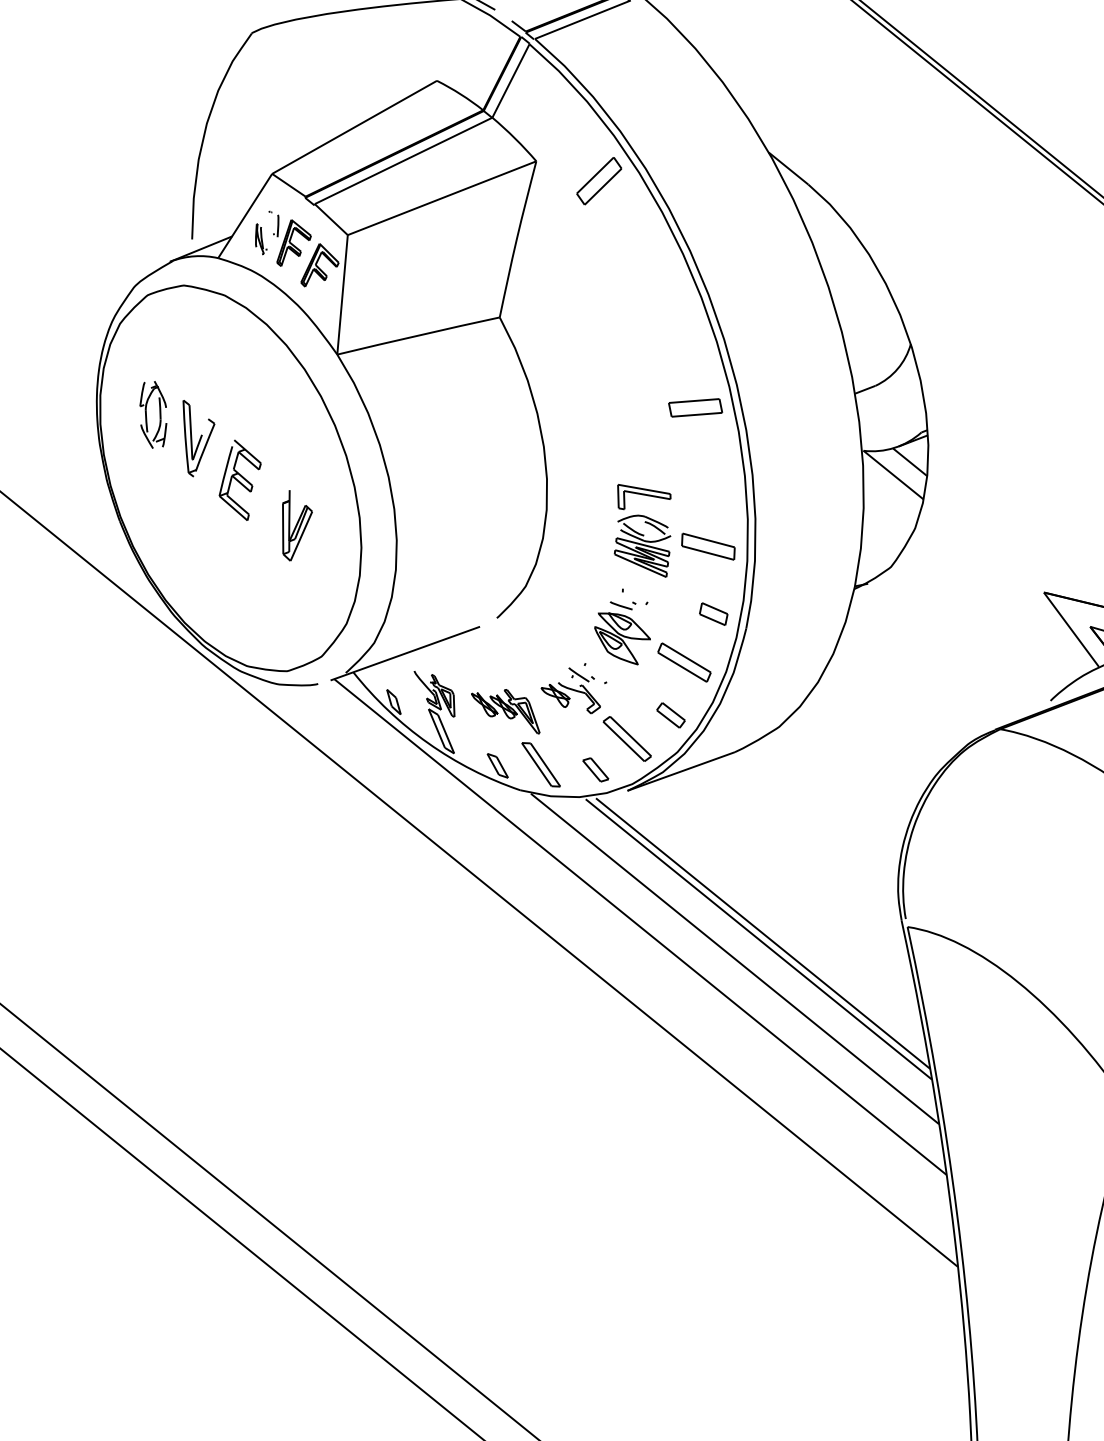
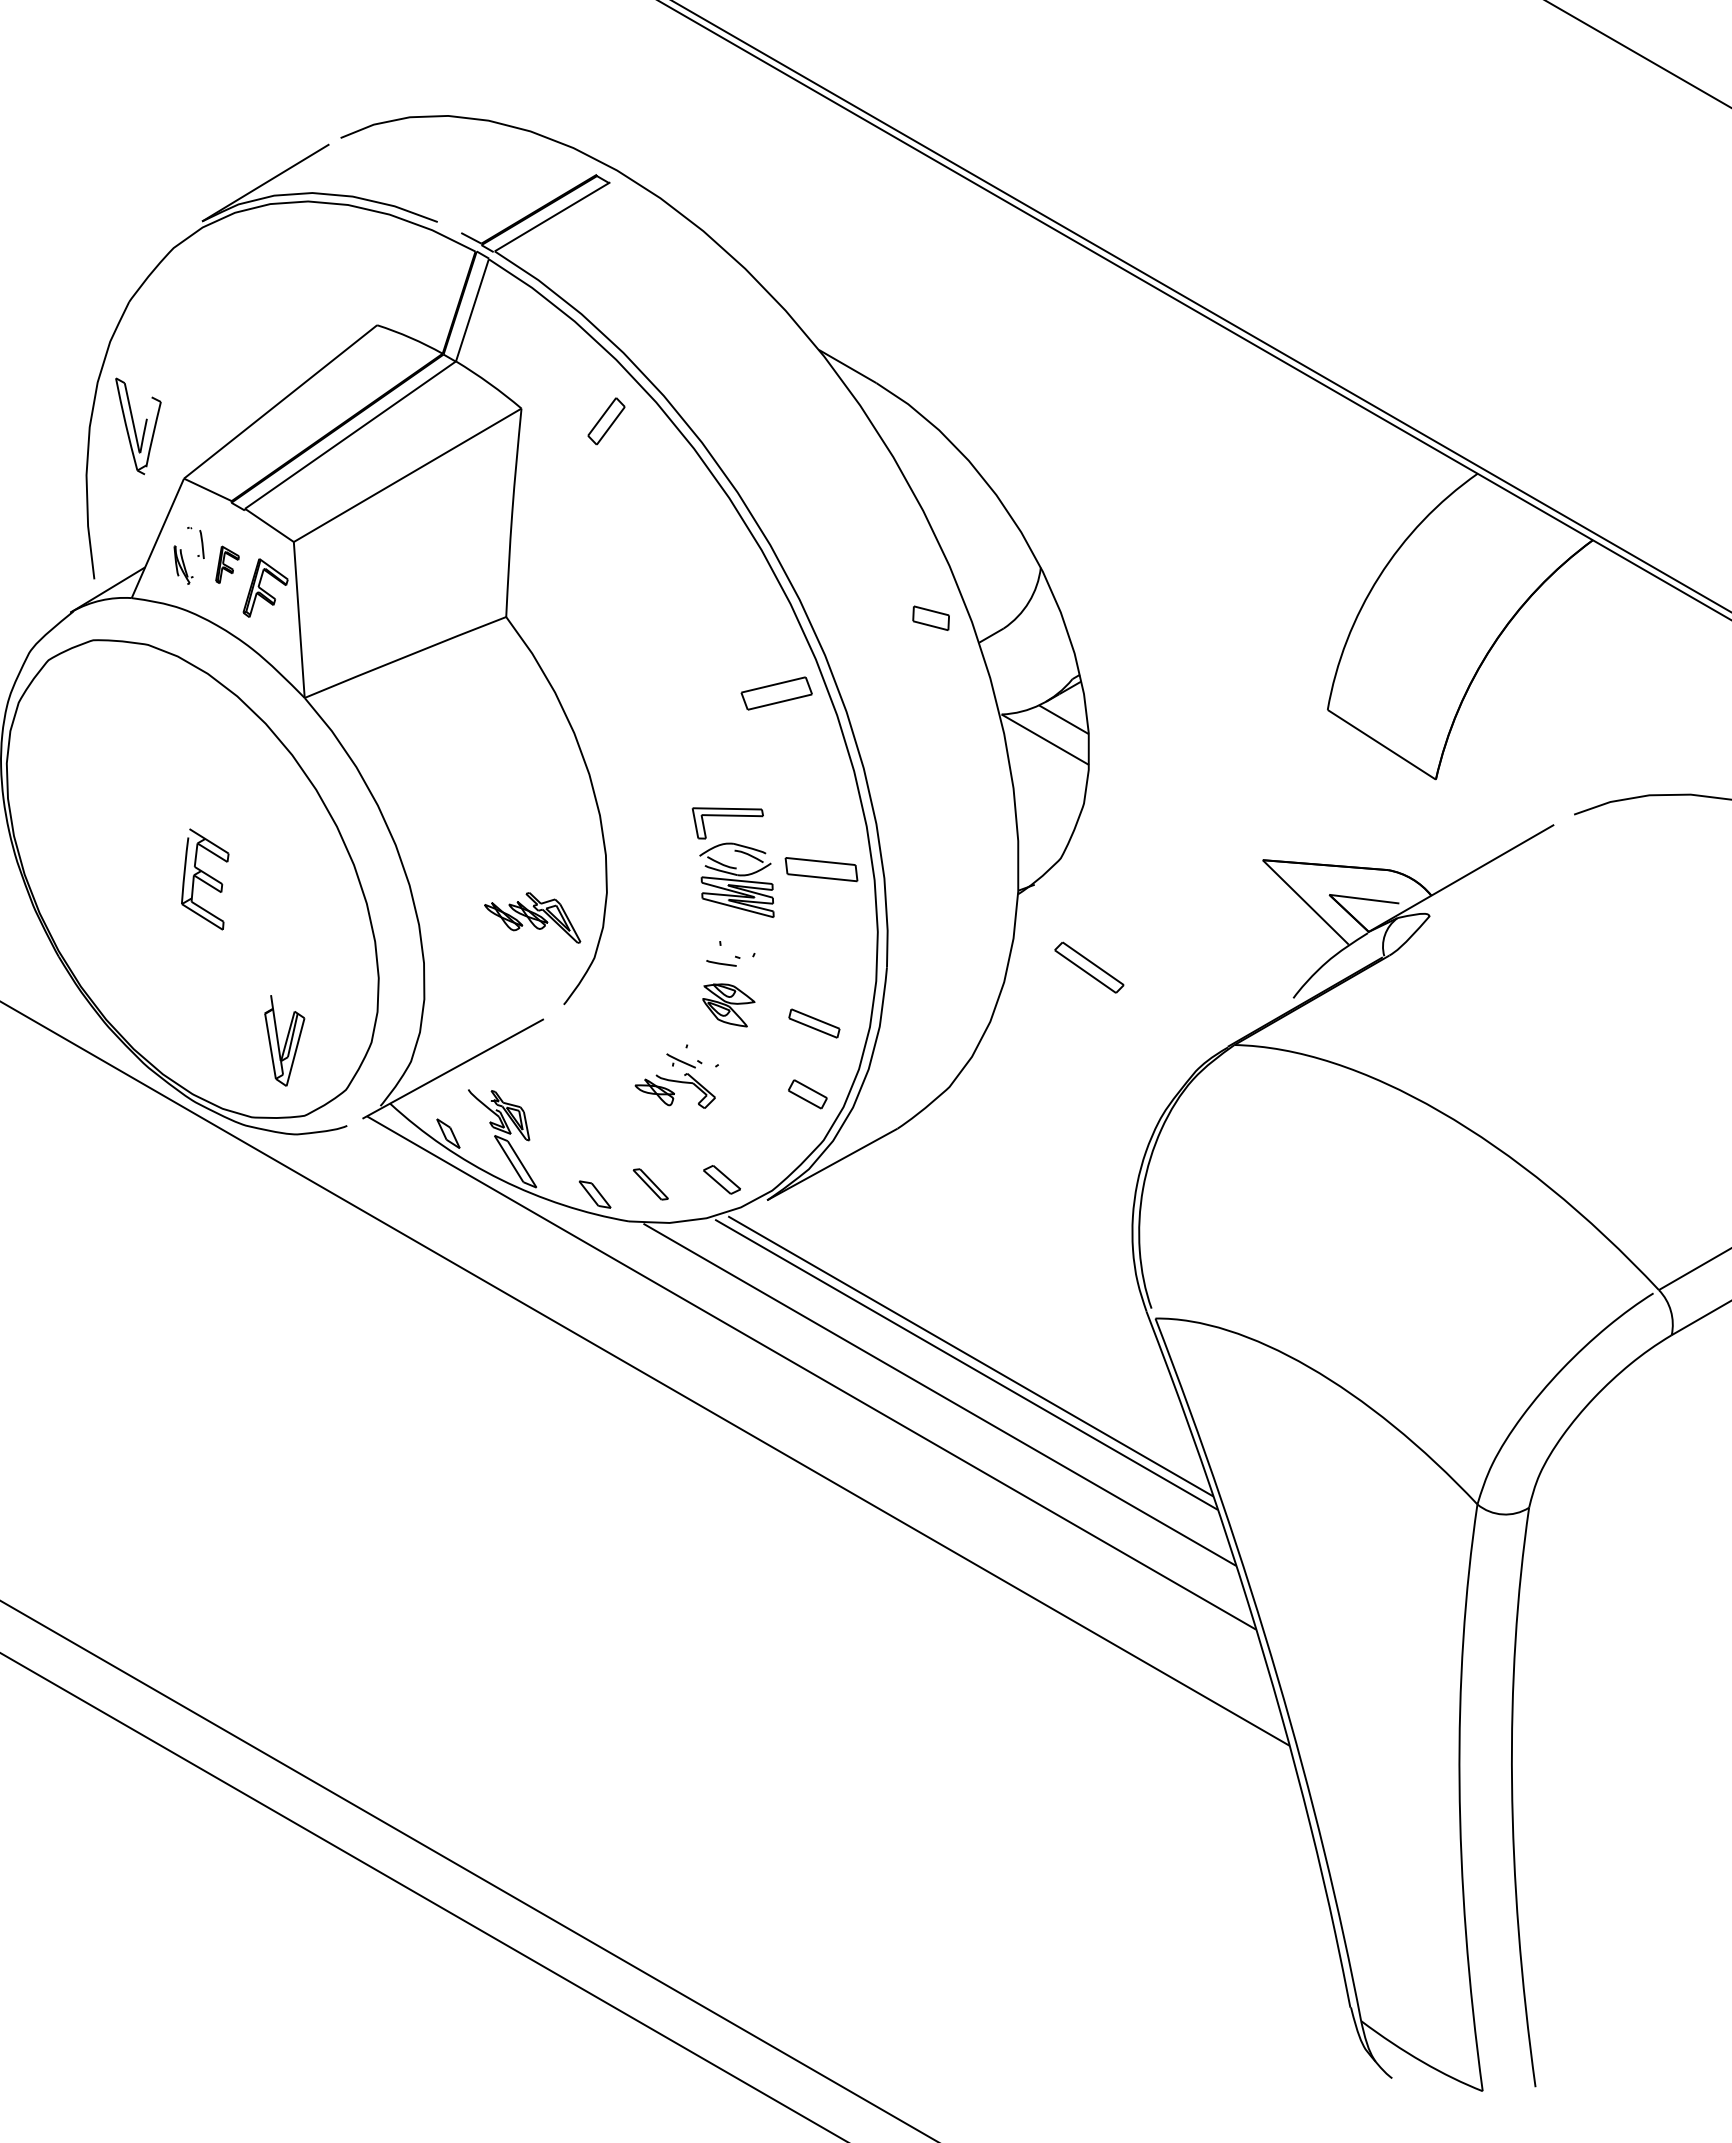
part: (599, 181) -> (606, 421), size x0.7
part: (294, 244) -> (227, 564), size x0.6
part: (159, 415) -> (88, 812), removed
part: (194, 439) -> (138, 426), moved
part: (294, 526) -> (284, 1040), moved
part: (713, 613) -> (930, 617), moved
part: (621, 638) -> (728, 1005), size x0.7
part: (684, 662) -> (814, 1023), size x0.7
part: (506, 708) -> (532, 917), moved
part: (627, 738) -> (1089, 967), moved
part: (540, 764) -> (650, 1184), size x0.6

